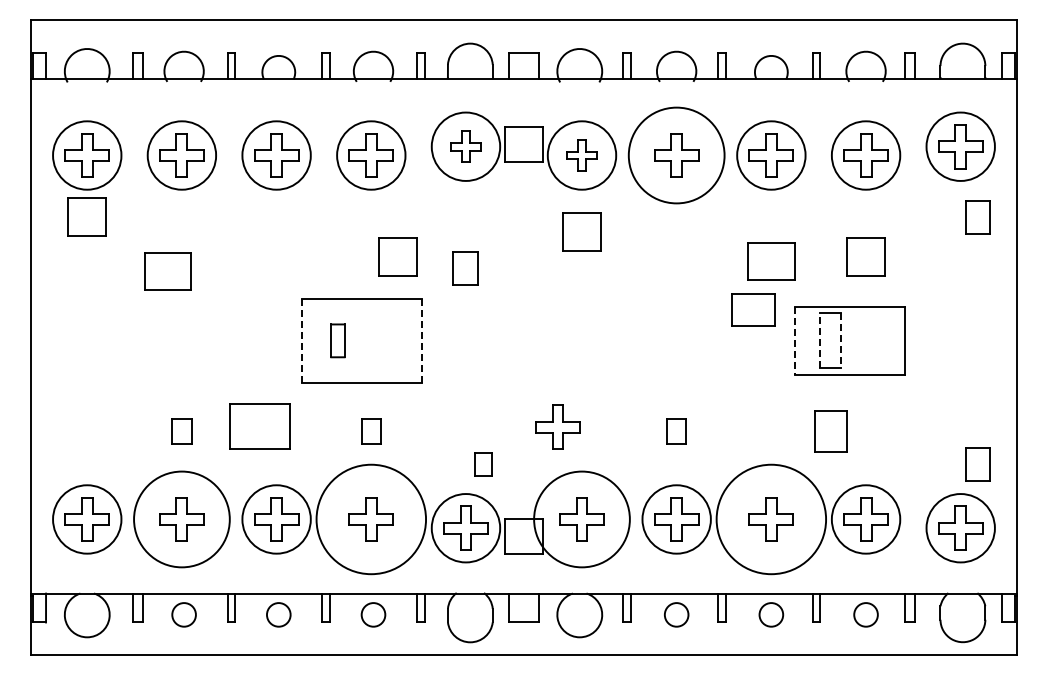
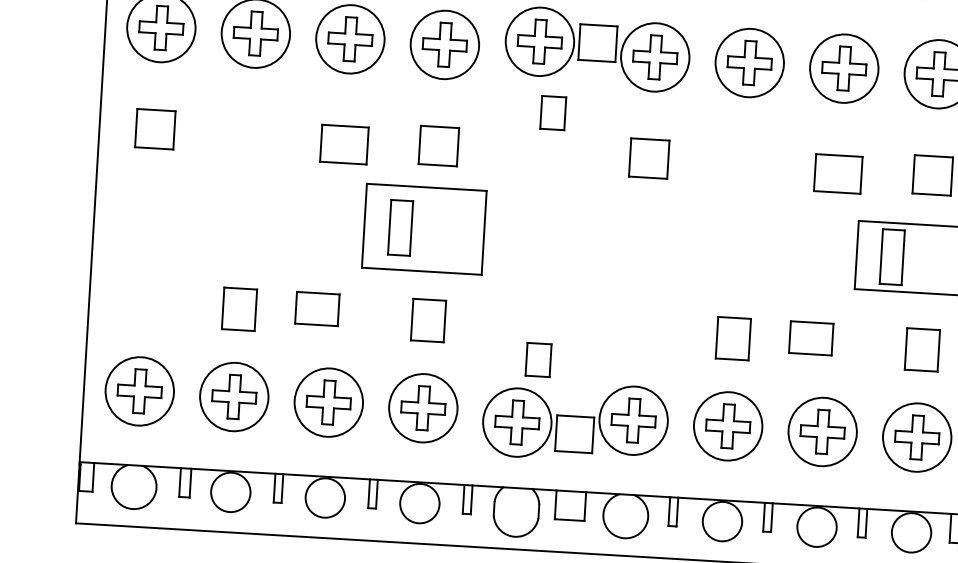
part: (465, 146) -> (539, 41), size x1.43
part: (581, 155) -> (654, 57), size x1.43
circle: (676, 155) -> (749, 63), size x0.71
part: (86, 216) -> (154, 128), moved
part: (581, 231) -> (648, 158), moved
part: (397, 256) -> (438, 145), moved
part: (465, 268) -> (553, 113), moved
part: (167, 271) -> (343, 145), moved
part: (753, 309) -> (811, 338), moved
part: (337, 340) -> (400, 227), size x1.67
line: (421, 340) -> (484, 232), dashed -> solid
line: (819, 340) -> (881, 256), dashed -> solid
line: (301, 341) -> (364, 226), dashed -> solid
line: (794, 341) -> (856, 255), dashed -> solid
line: (841, 341) -> (903, 258), dashed -> solid
part: (259, 426) -> (317, 308), size x0.71
part: (557, 426) -> (614, 326), removed
part: (181, 431) -> (239, 309), size x1.67
part: (371, 431) -> (428, 320), size x1.67
part: (676, 431) -> (733, 338), size x1.67
part: (830, 431) -> (921, 349), moved
part: (483, 464) -> (538, 360), size x1.43
circle: (181, 519) -> (233, 397), size x0.71
circle: (371, 519) -> (423, 408), size x0.62
circle: (581, 519) -> (633, 420), size x0.71
circle: (771, 519) -> (822, 432), size x0.62
circle: (183, 614) -> (230, 491), size x1.67
circle: (278, 614) -> (325, 497), size x1.67
circle: (373, 614) -> (419, 503), size x1.67
circle: (676, 614) -> (722, 521), size x1.67
circle: (771, 614) -> (817, 526), size x1.67
circle: (865, 614) -> (911, 532), size x1.67

